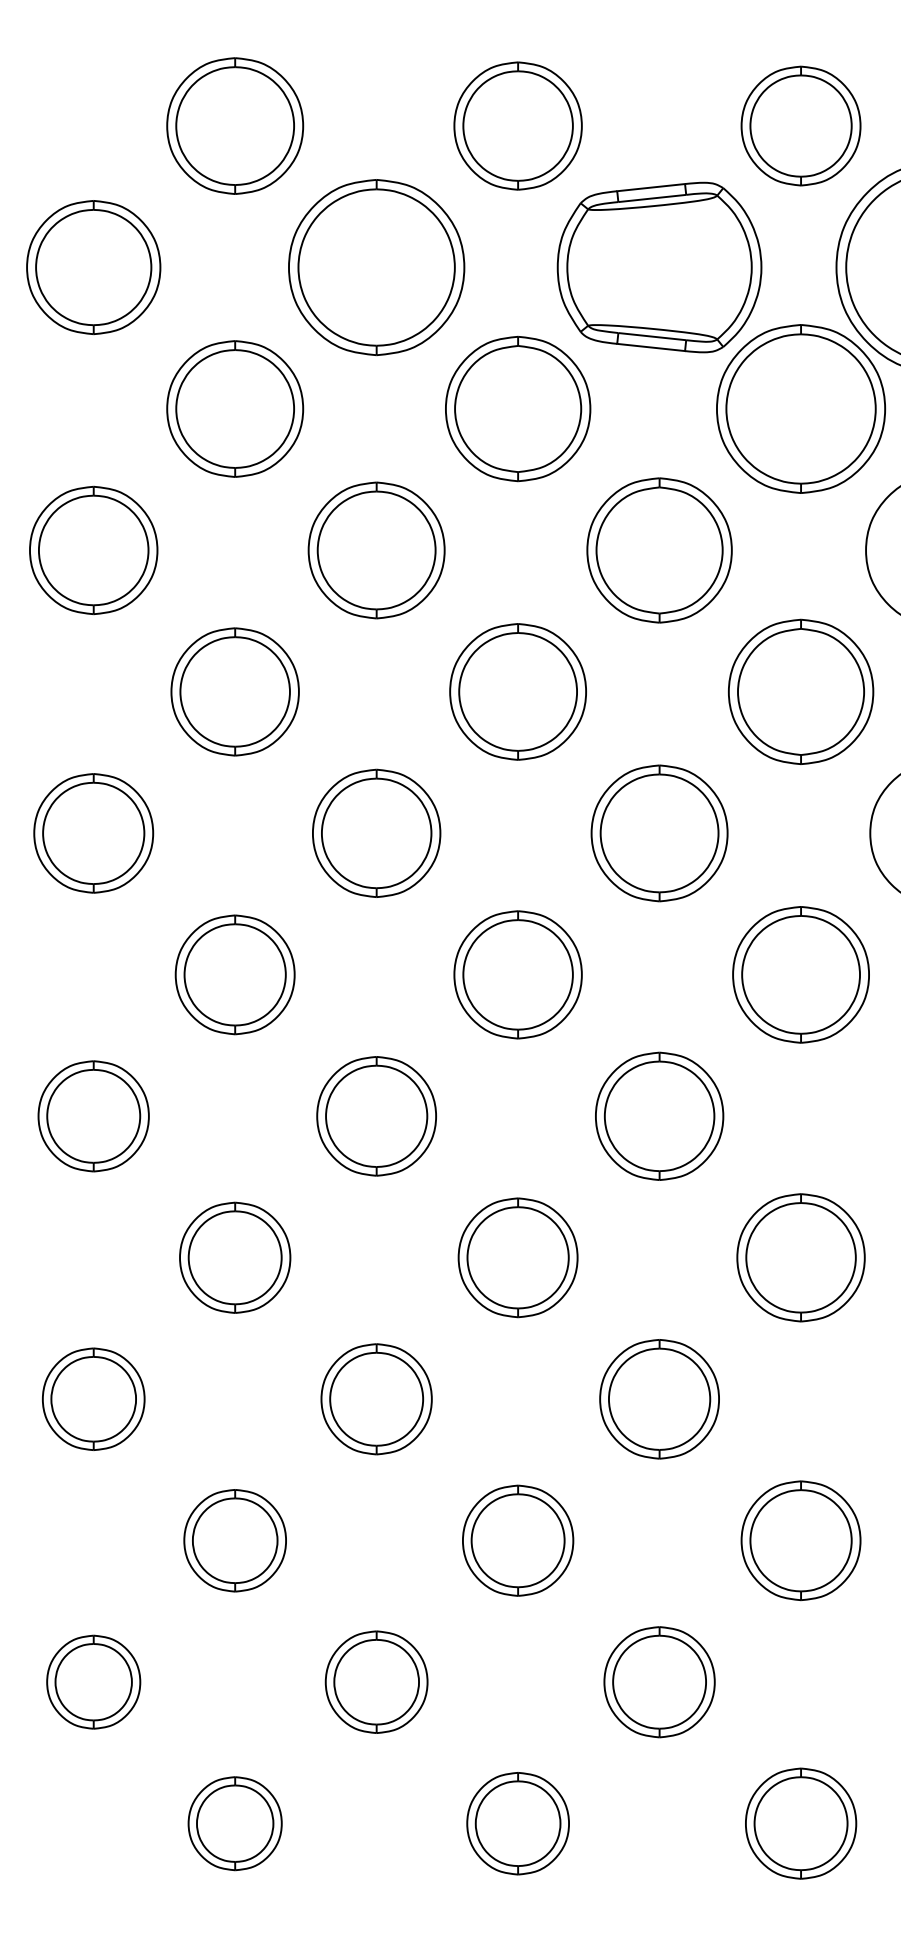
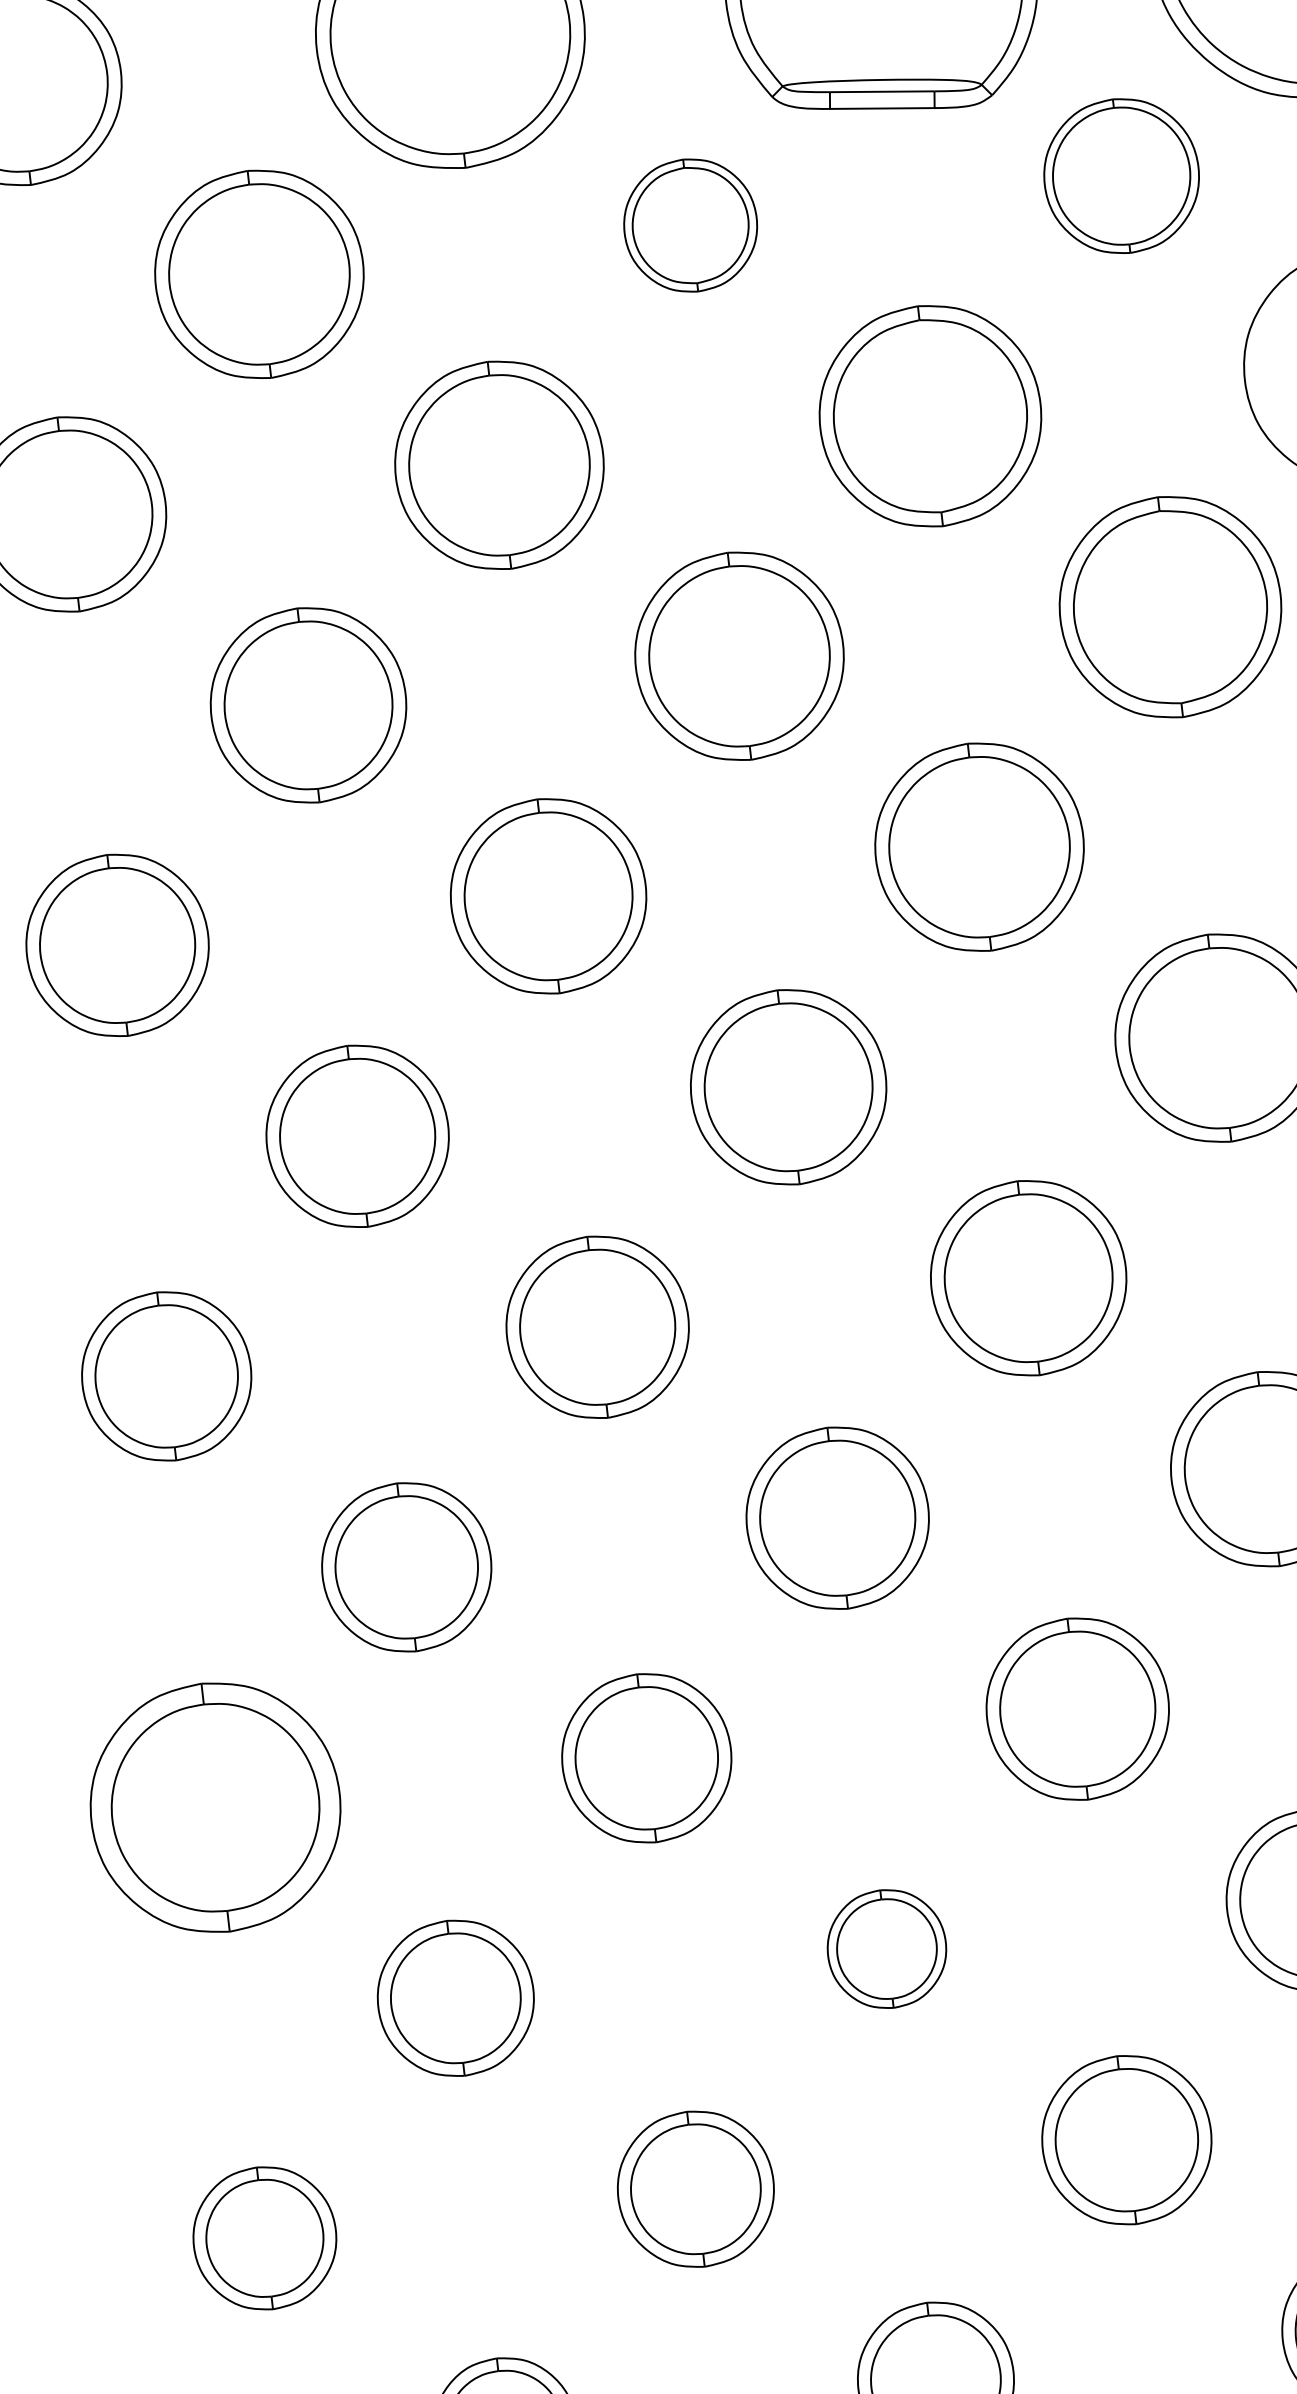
part: (801, 408) -> (1121, 175), size x0.6
part: (518, 409) -> (691, 225), size x0.6
part: (93, 1398) -> (215, 1806), size x1.6
part: (518, 1540) -> (887, 1948), size x0.7

